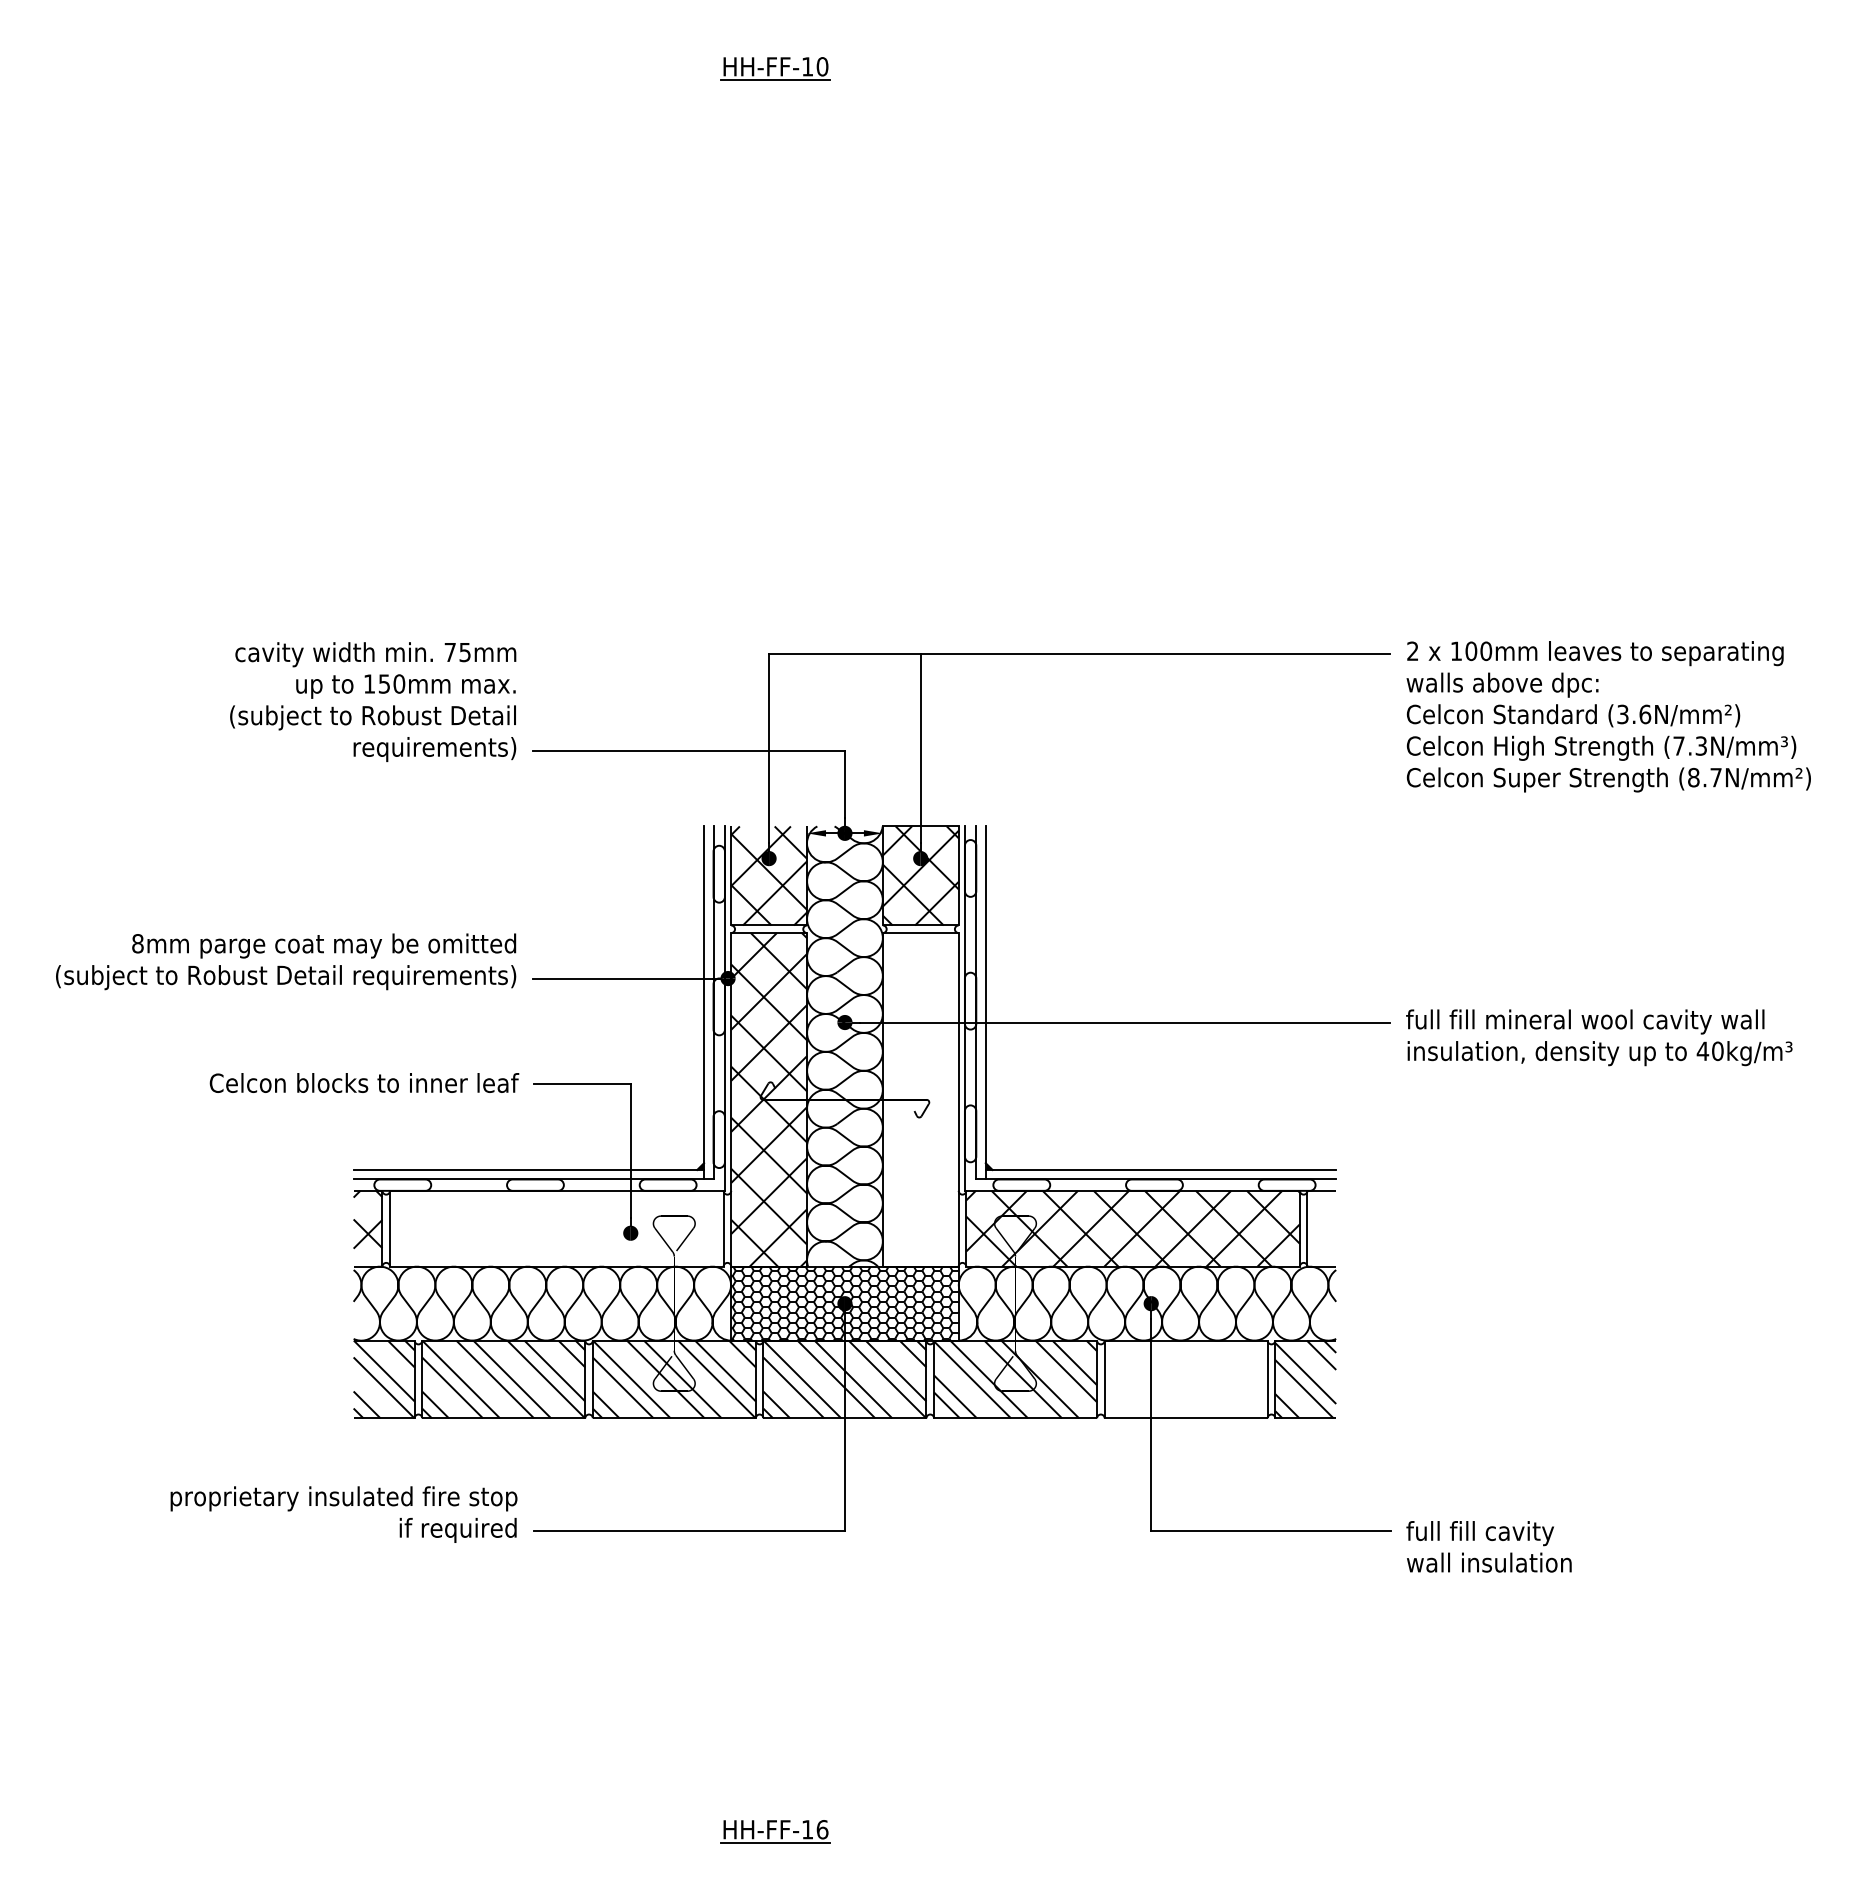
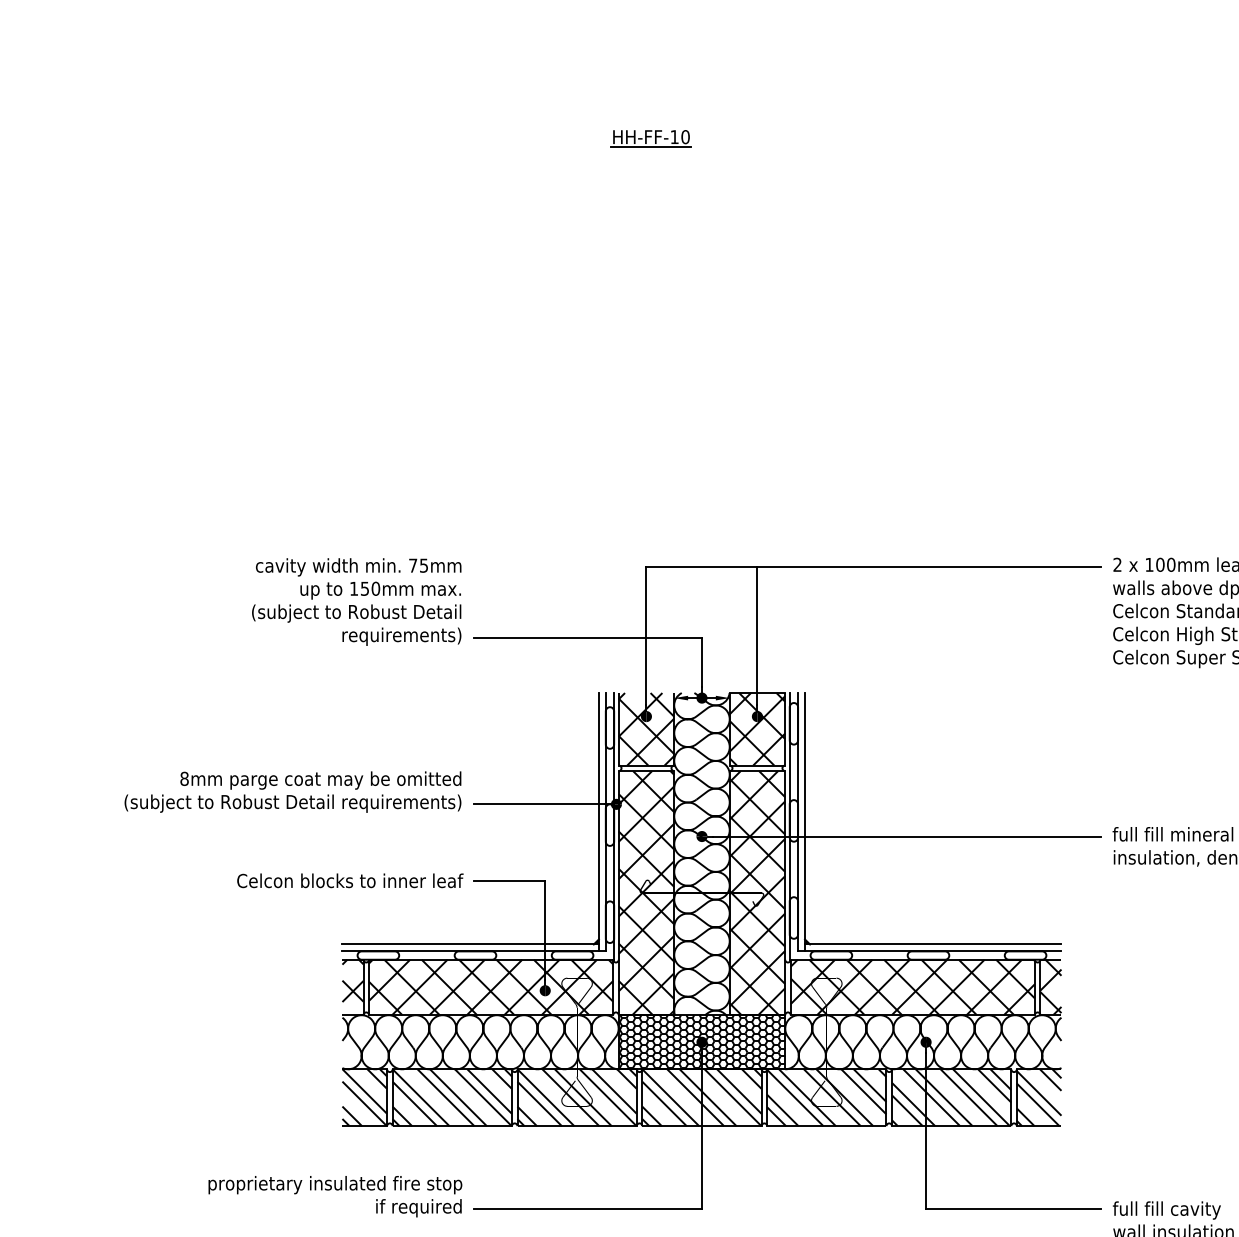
hatch: (920, 1099) -> (757, 892), added
hatch: (556, 1228) -> (490, 987), added
hatch: (1321, 1228) -> (1050, 987), added
hatch: (1185, 1379) -> (951, 1097), added

